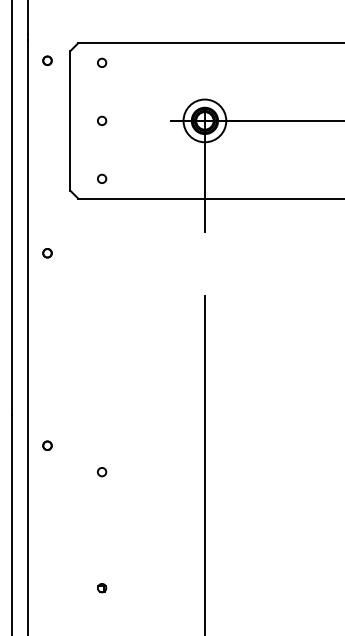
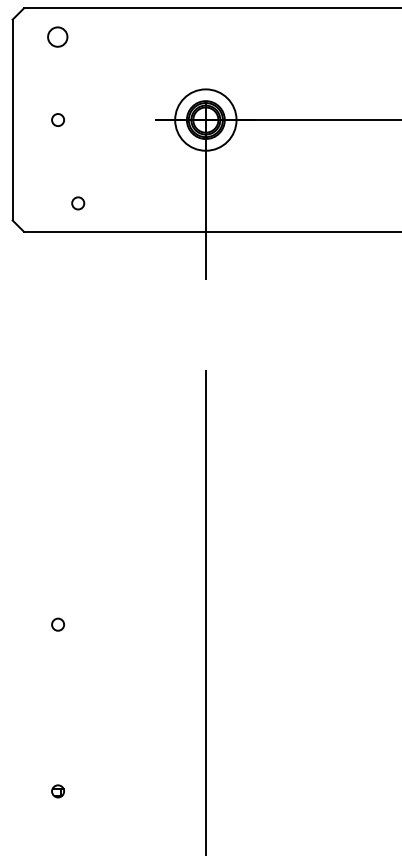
circle: (102, 62) -> (58, 36), size x1.6
circle: (102, 178) -> (78, 202), moved

